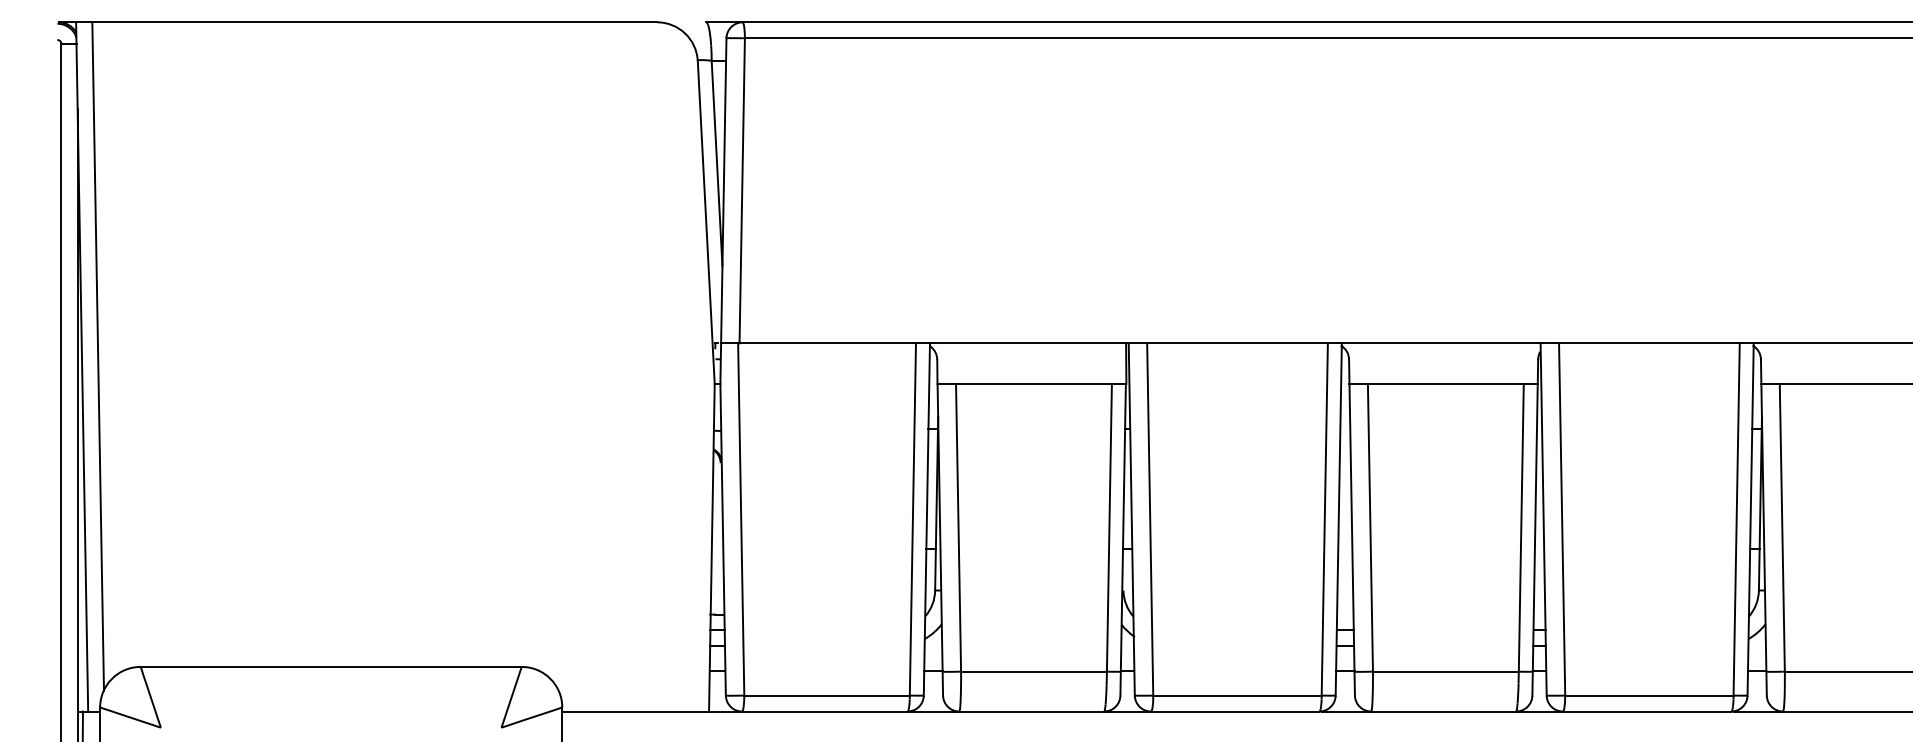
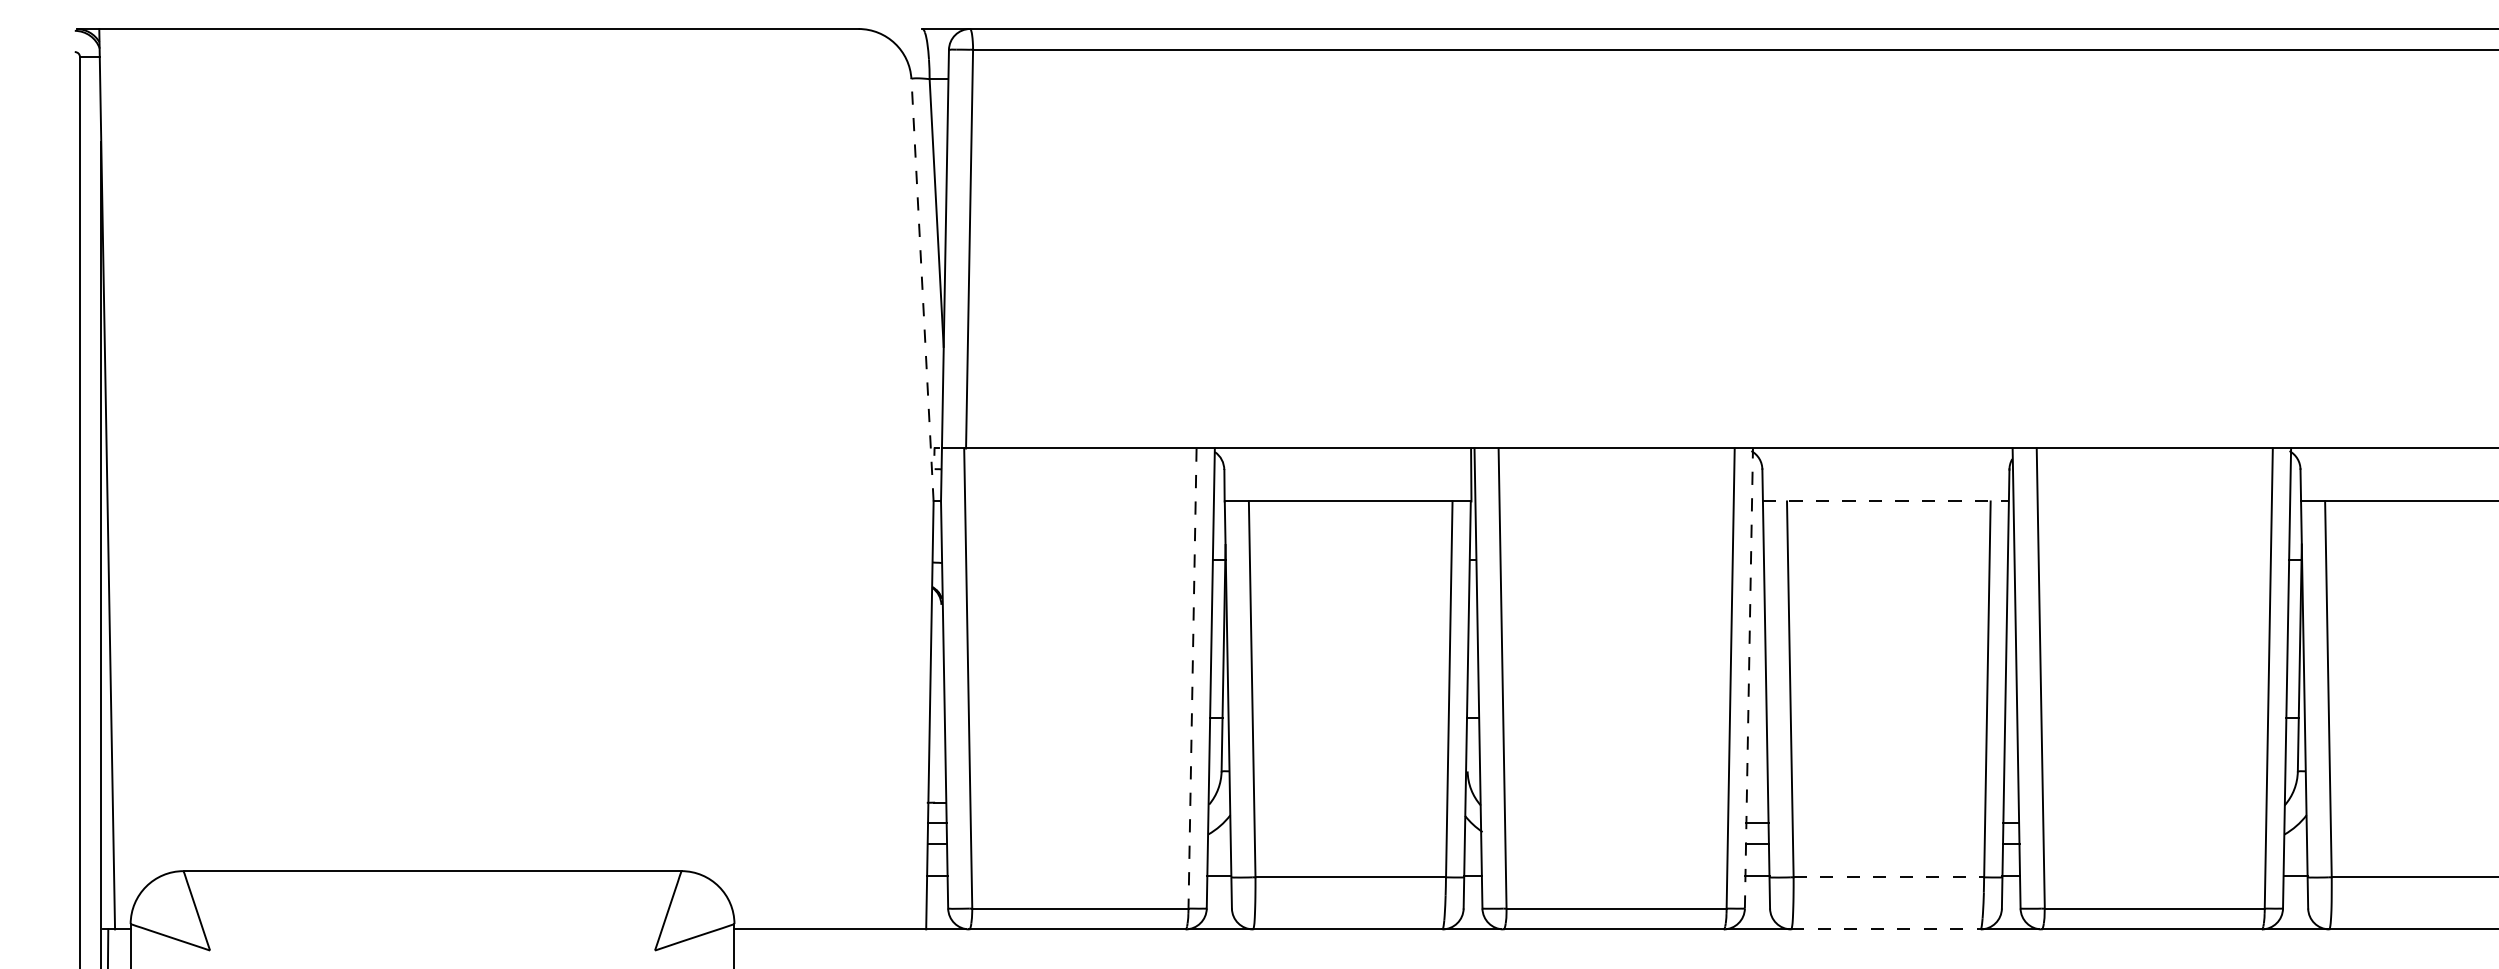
line: (706, 222) -> (922, 290), solid -> dashed
line: (97, 356) -> (127, 465), removed
line: (1444, 383) -> (1887, 500), solid -> dashed
line: (1338, 519) -> (1748, 678), solid -> dashed
line: (912, 520) -> (1192, 679), solid -> dashed
line: (1445, 671) -> (1888, 877), solid -> dashed
line: (1443, 711) -> (1885, 929), solid -> dashed

